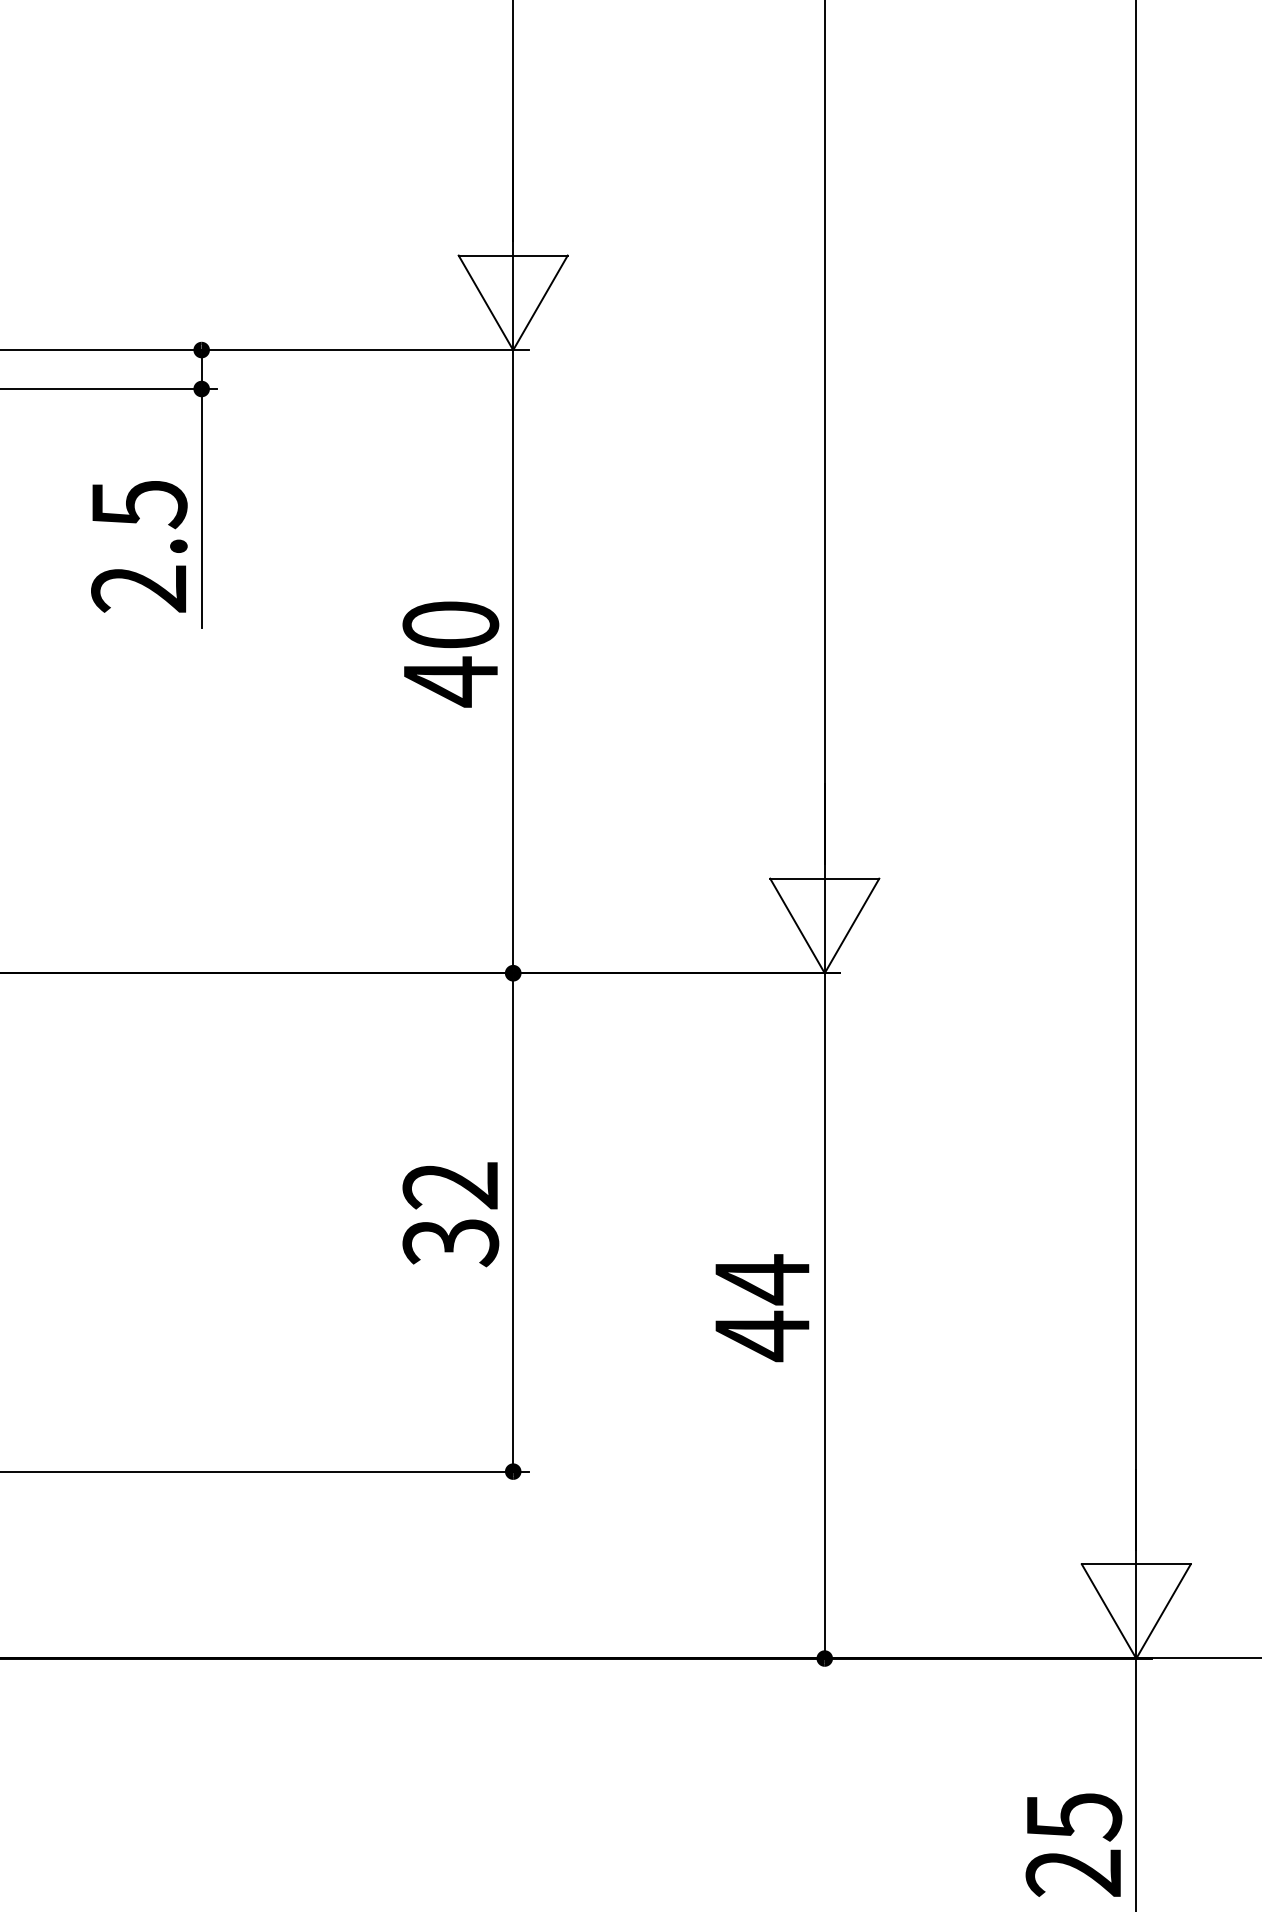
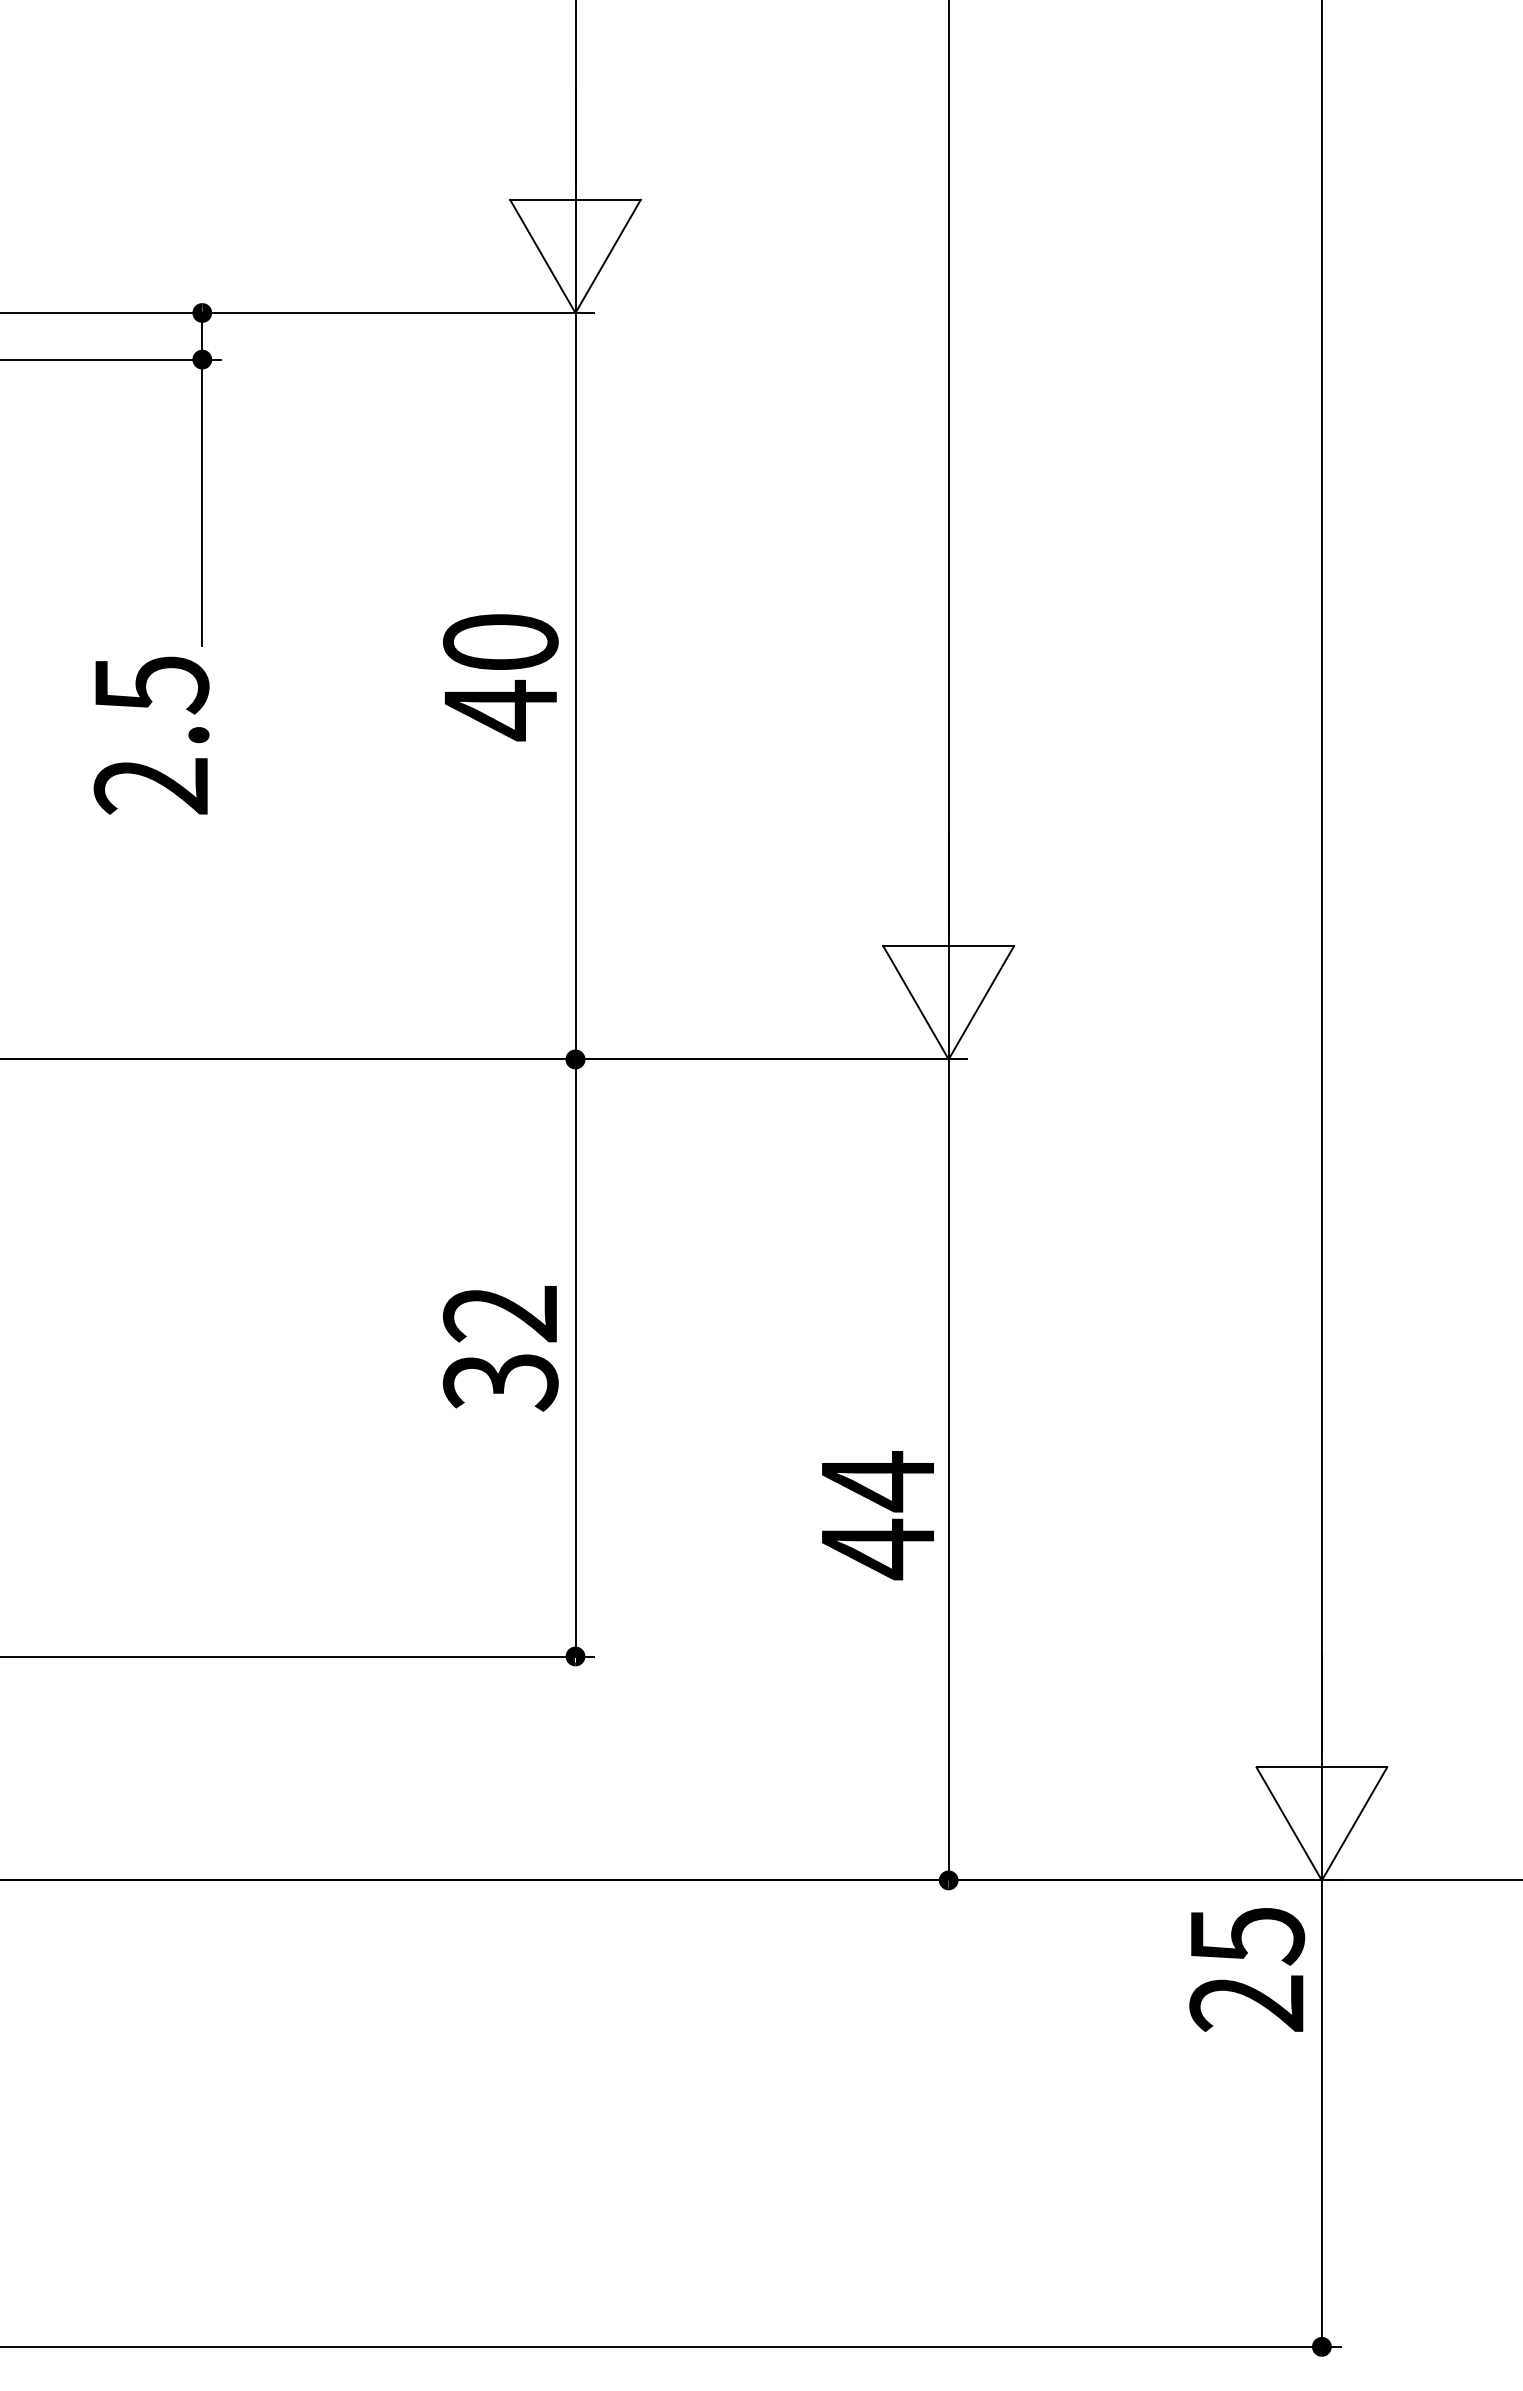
text: (139, 546) -> (151, 735), moved
text: (761, 1308) -> (877, 1515), moved
text: (1074, 1845) -> (1247, 1970), moved

